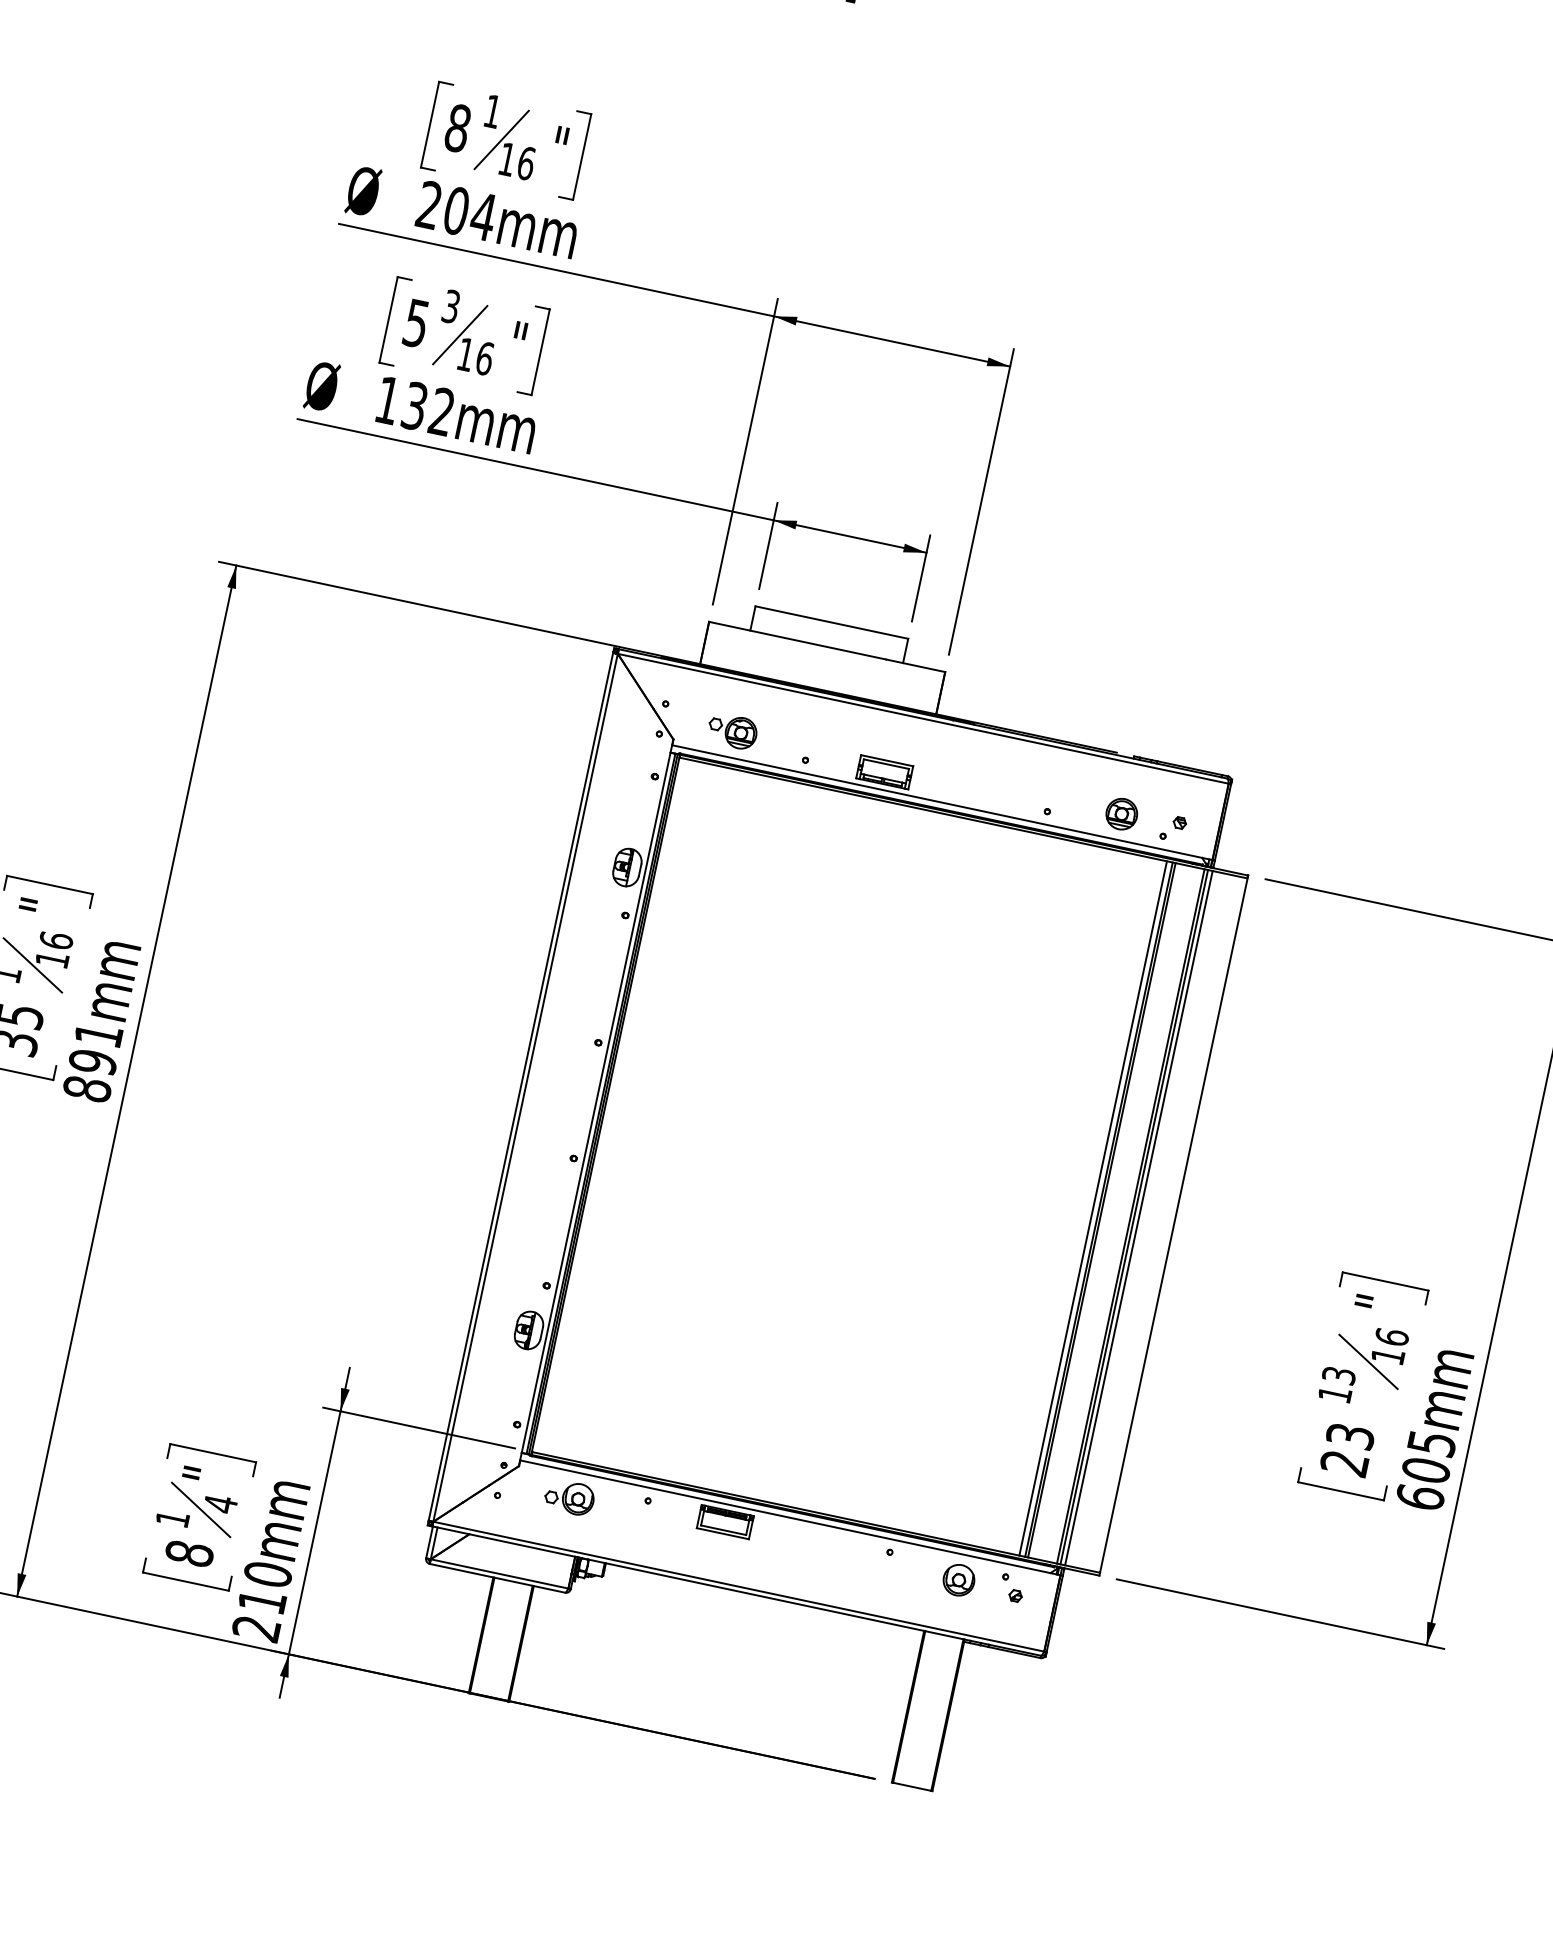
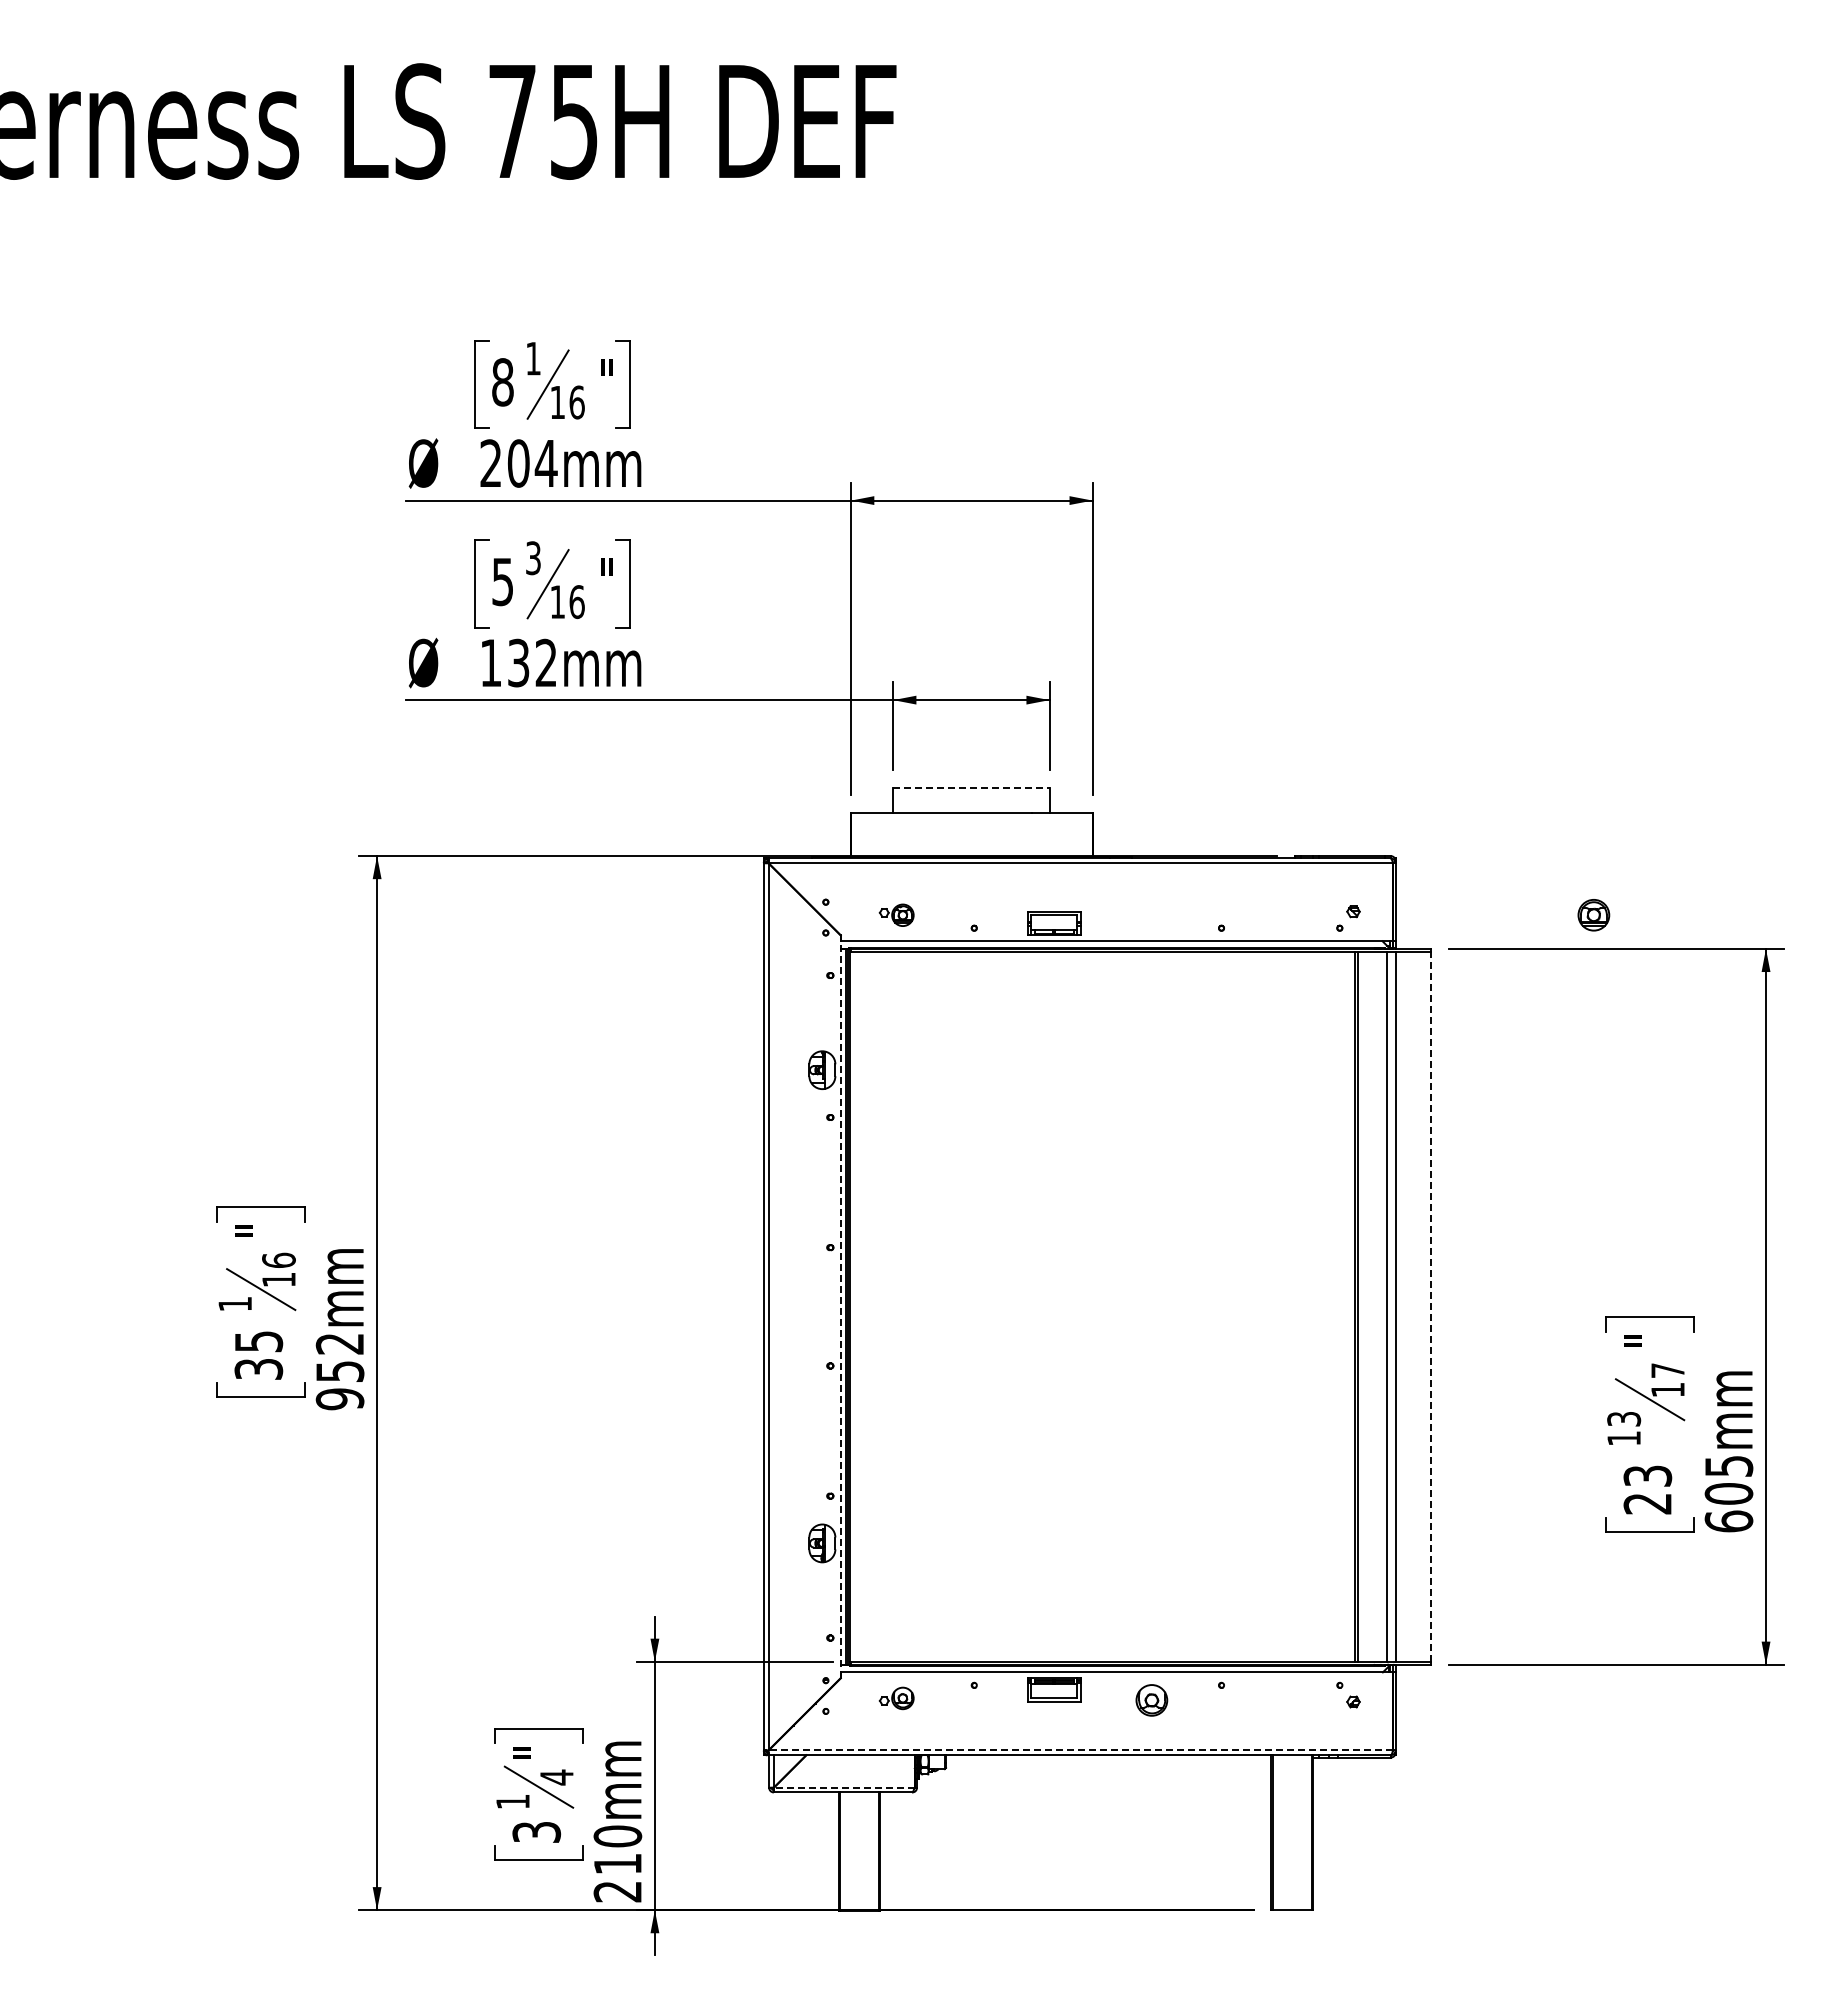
line: (831, 623) -> (971, 788), solid -> dashed
part: (732, 731) -> (896, 915), size x0.7
part: (1121, 814) -> (1593, 915), moved
text: (92, 1062) -> (339, 1372), 891mm -> 952mm
line: (596, 1102) -> (840, 1306), solid -> dashed
line: (1092, 1208) -> (1348, 1306), removed
line: (1133, 1216) -> (1390, 1306), removed
line: (1174, 1223) -> (1431, 1304), solid -> dashed
text: (1391, 1336) -> (1667, 1370), 16 -> 17
part: (569, 1497) -> (896, 1698), size x0.7
text: (189, 1553) -> (536, 1832), 8 -> 3
line: (498, 1573) -> (843, 1787), solid -> dashed
part: (958, 1580) -> (1151, 1700), moved
line: (738, 1586) -> (1080, 1750), solid -> dashed

